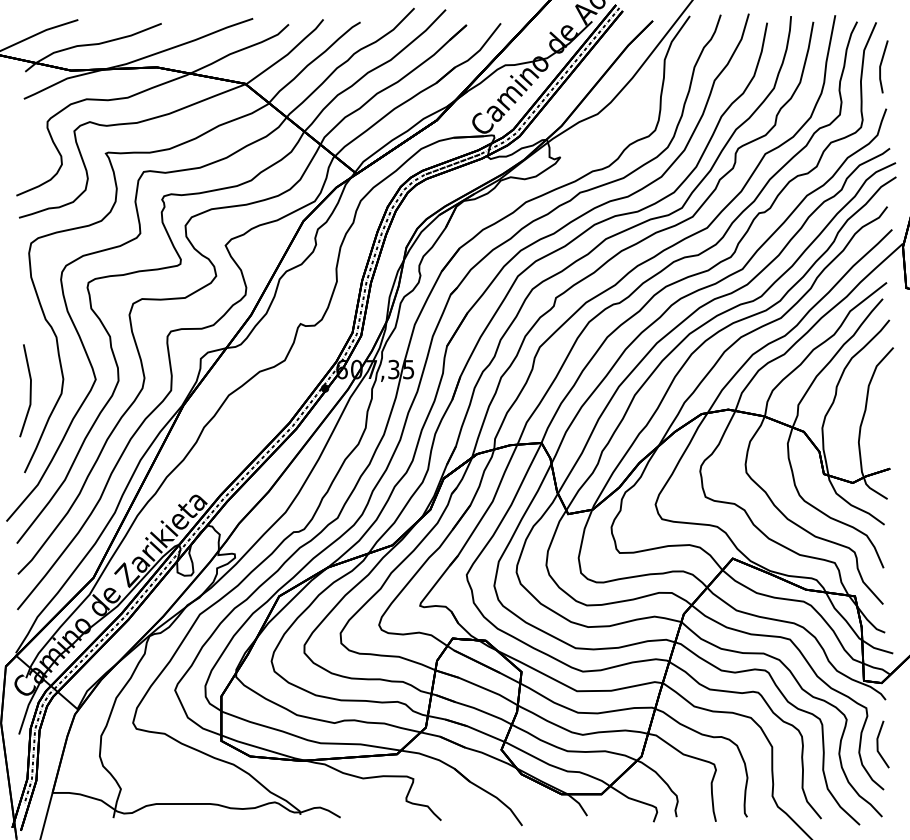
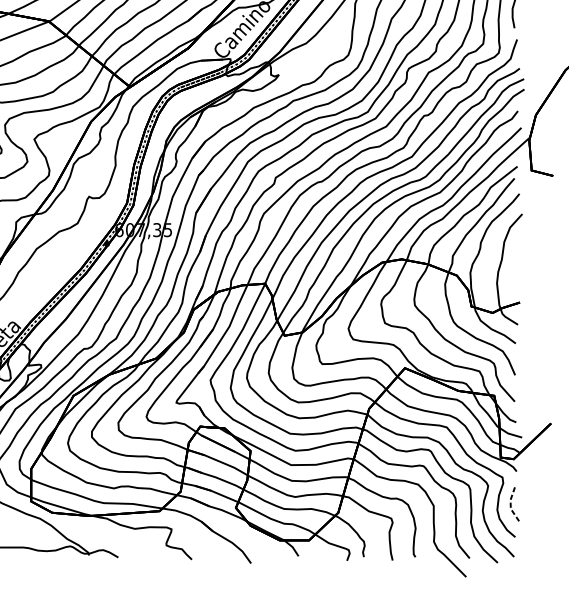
line: (877, 745) -> (510, 504), solid -> dashed

